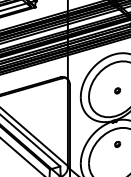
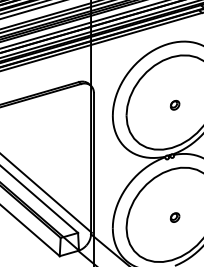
part: (117, 143) -> (174, 216), moved

